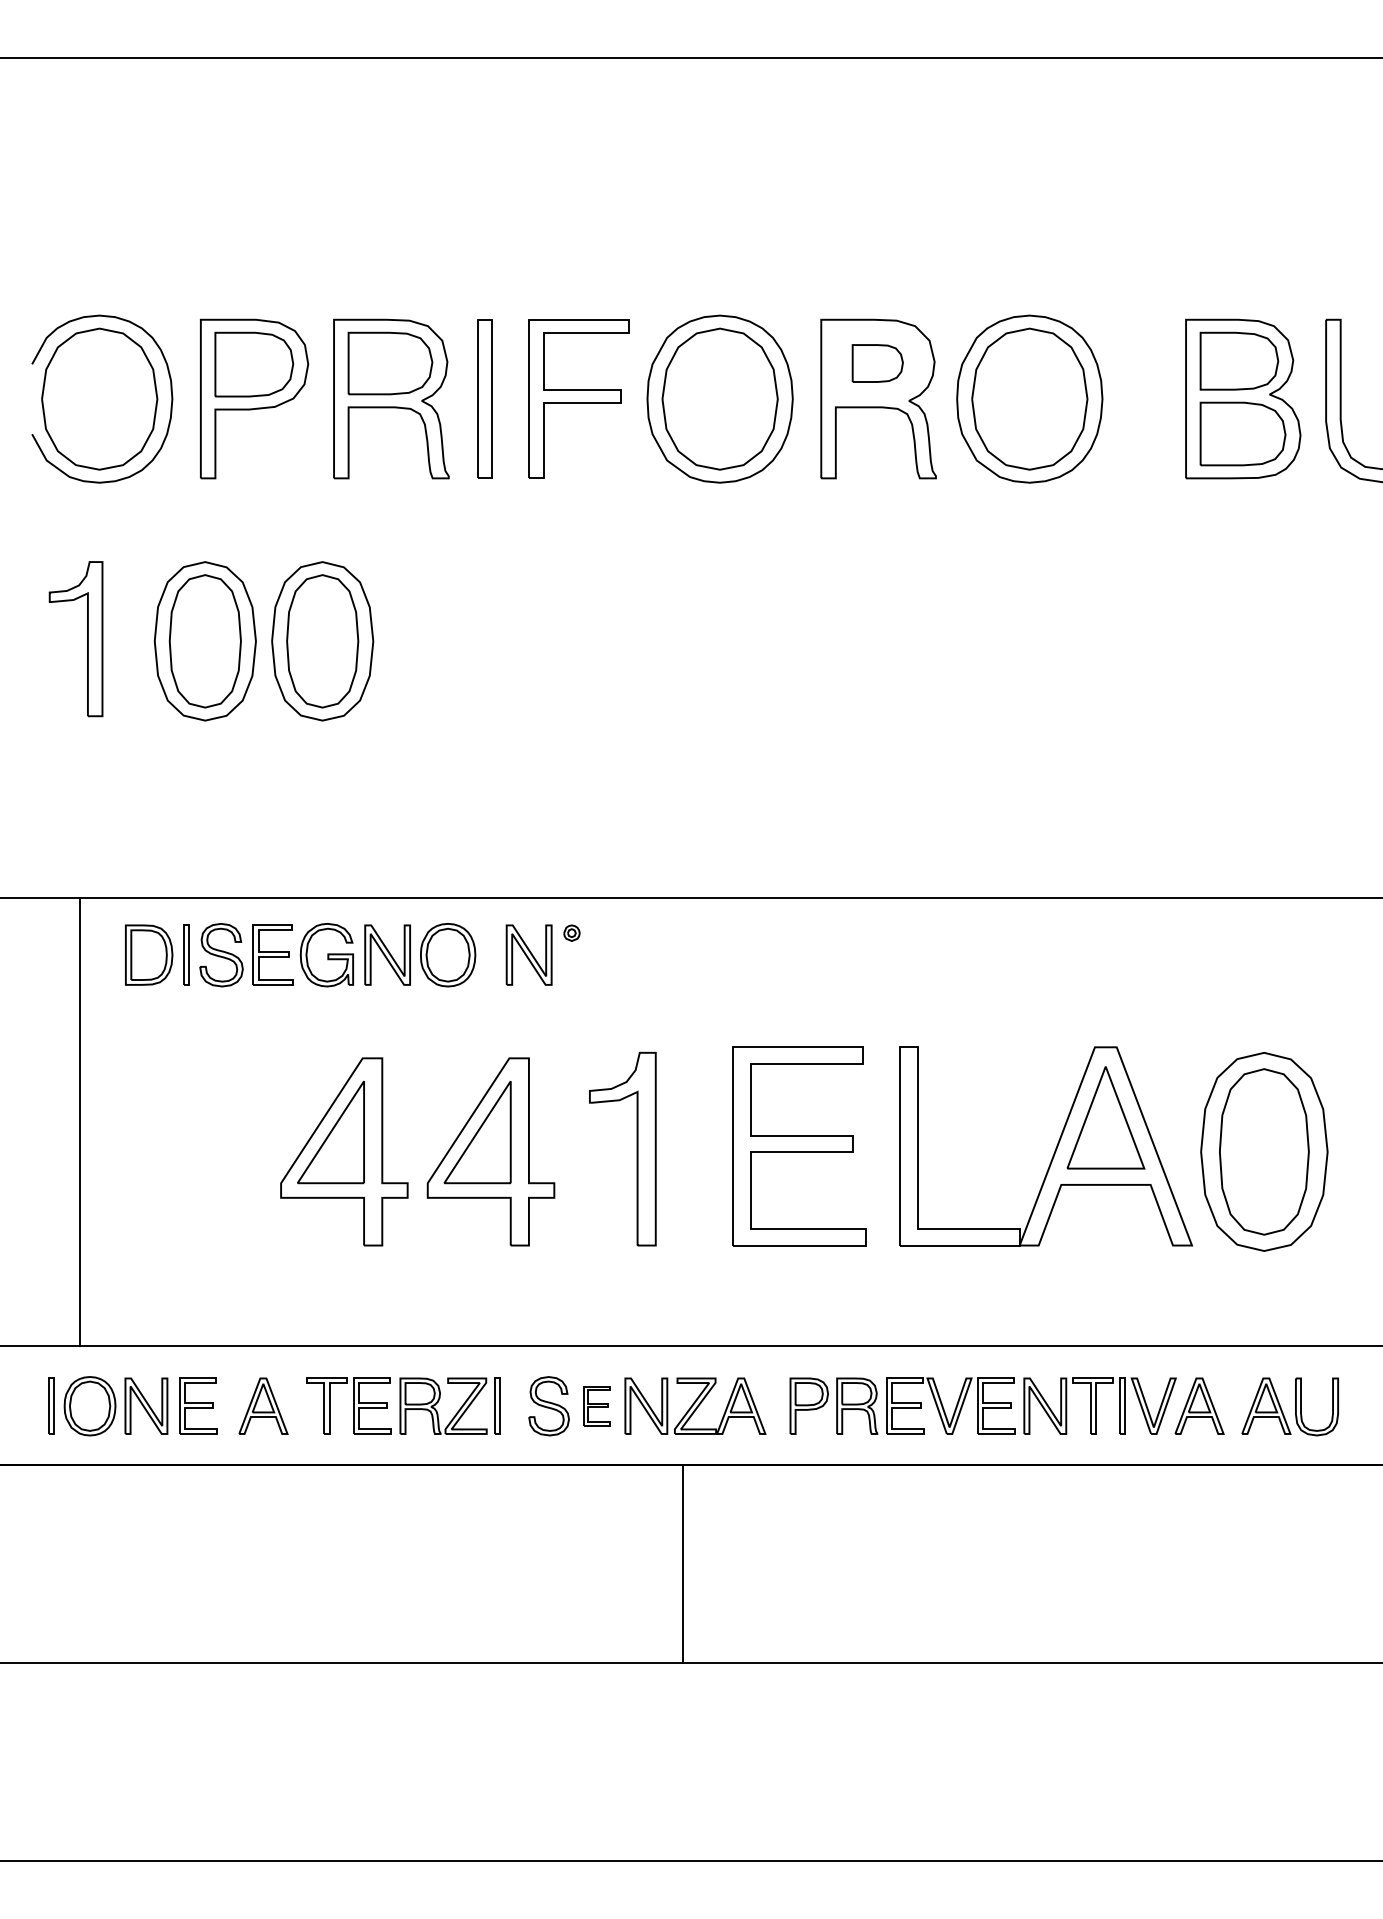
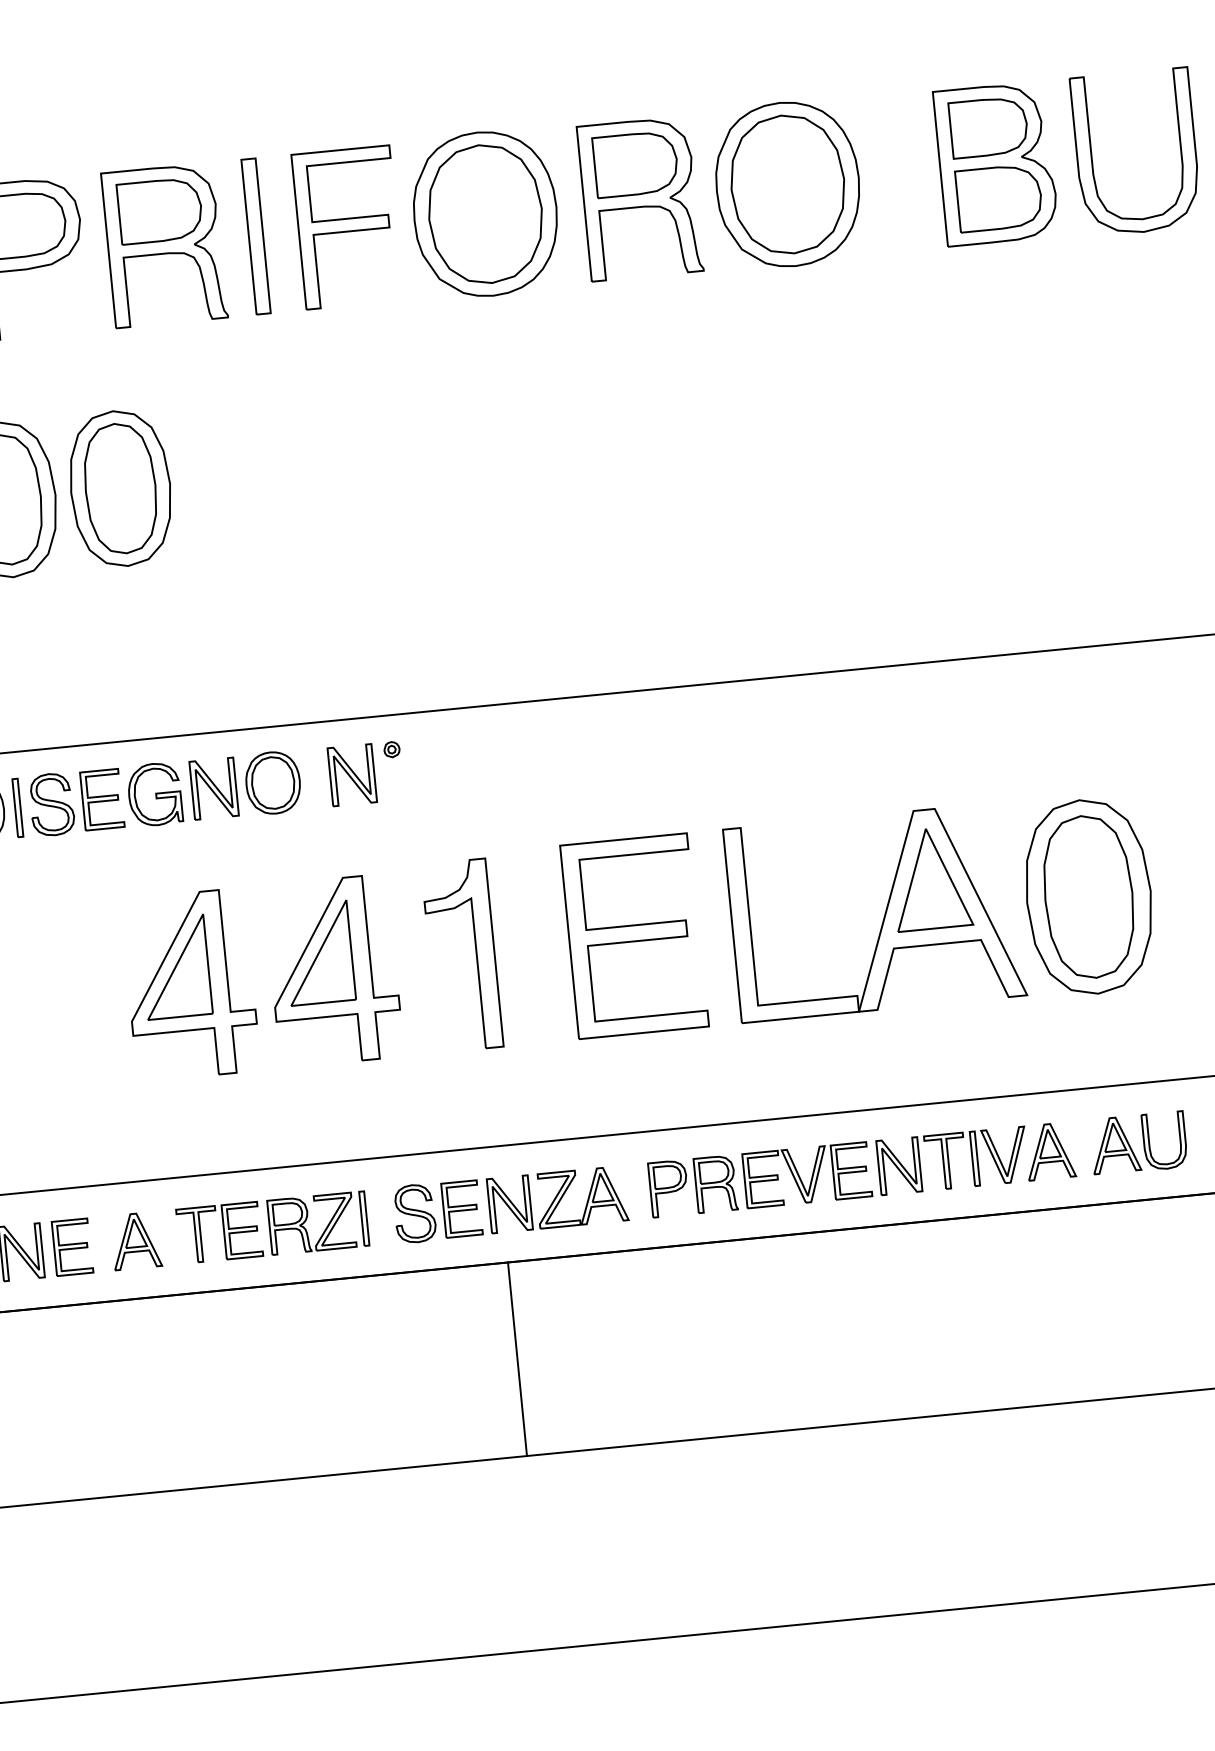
part: (877, 363) -> (635, 164), size x1.67
part: (597, 1405) -> (462, 1208), size x1.43
line: (682, 1563) -> (517, 1358), moved

